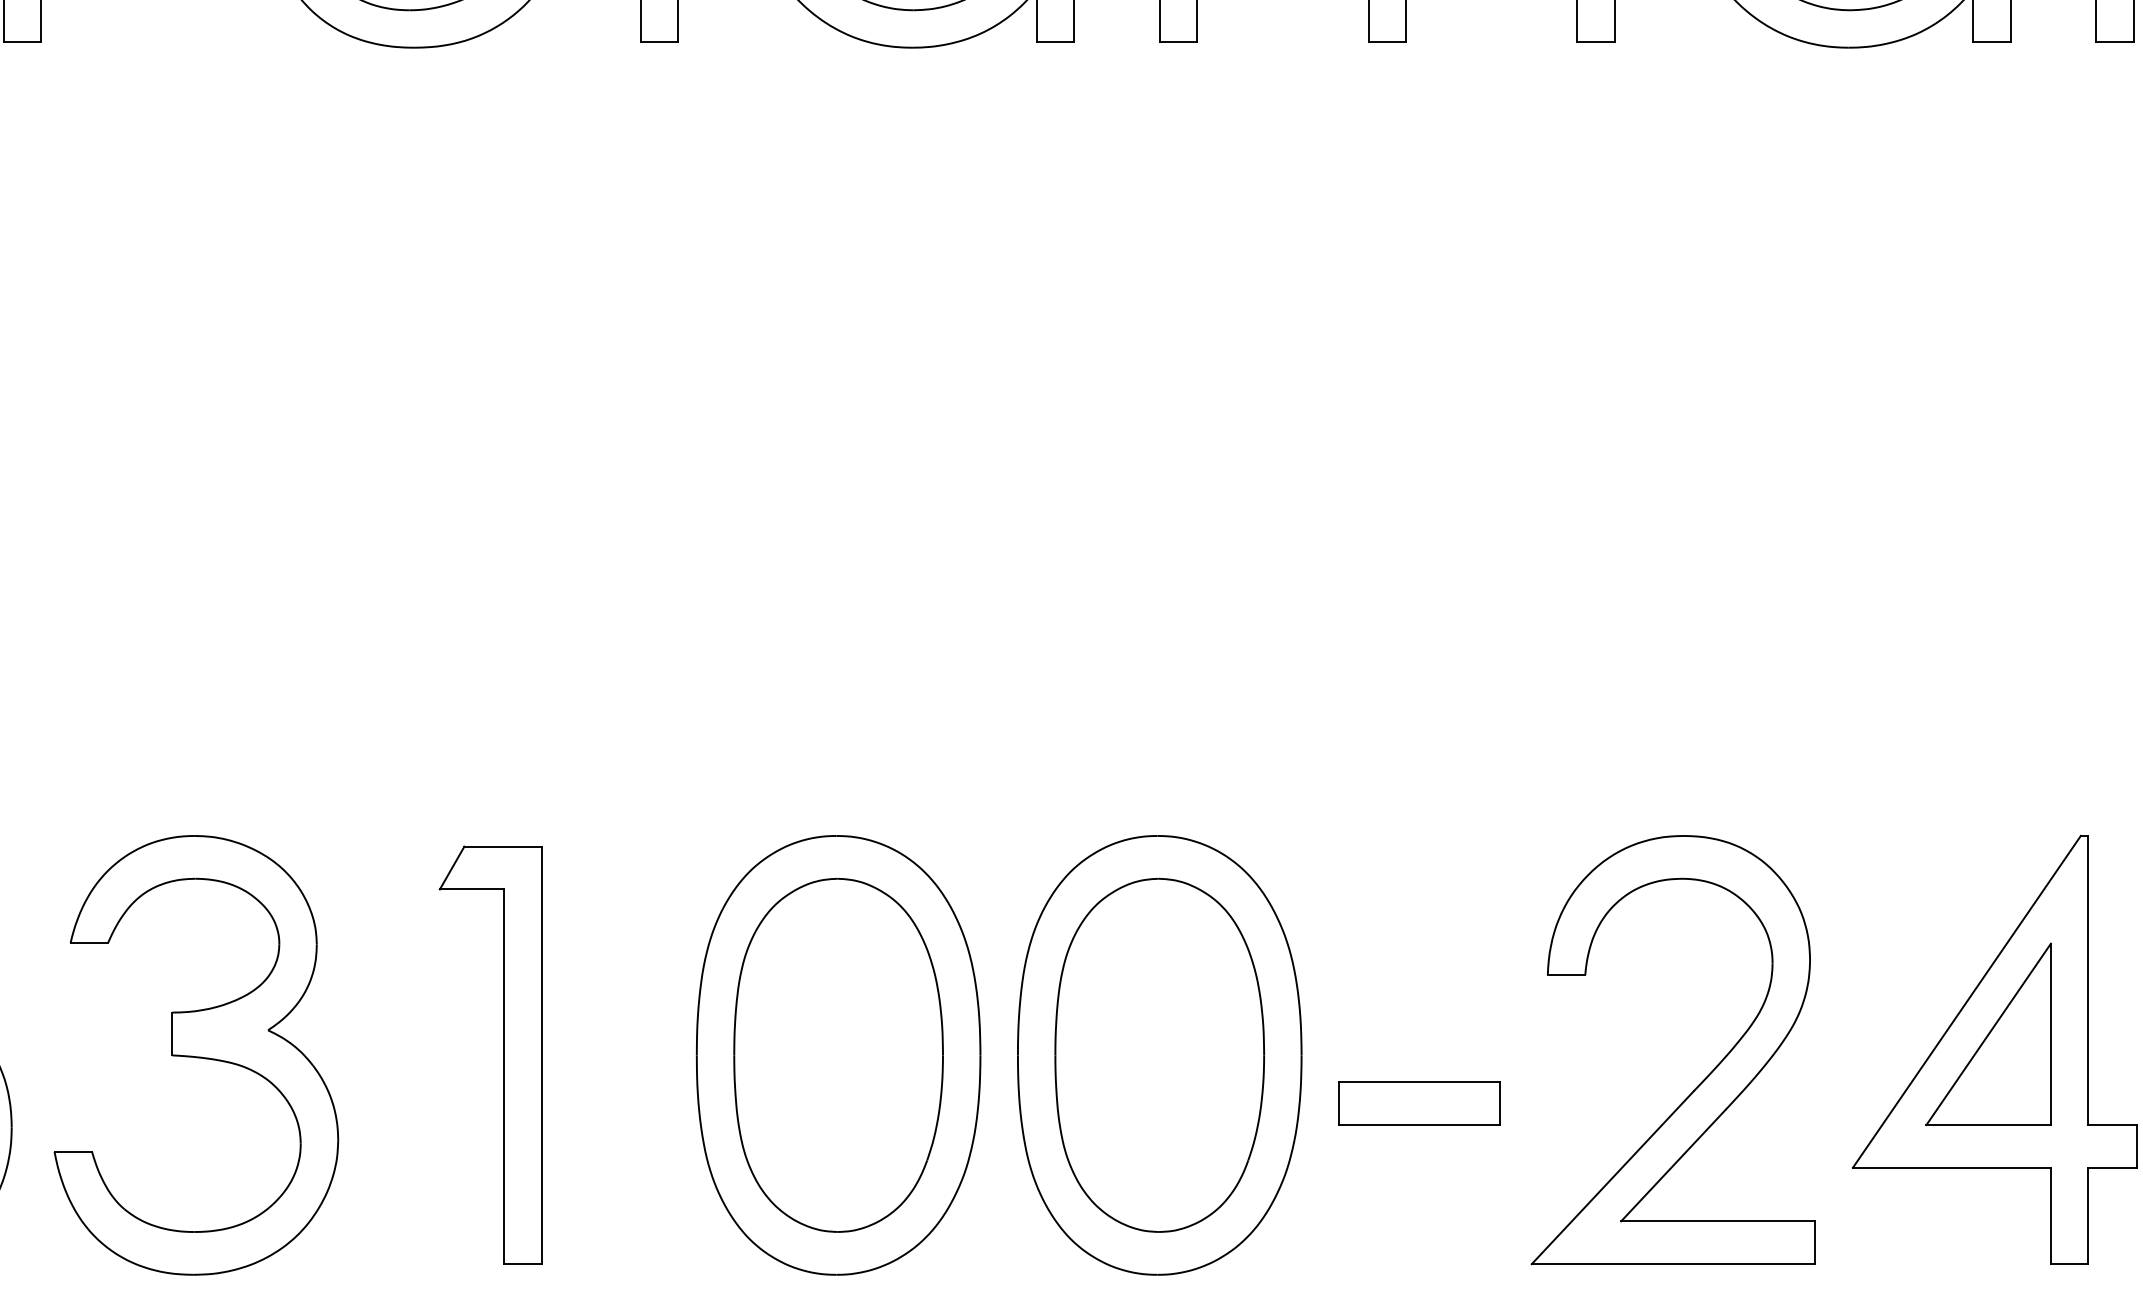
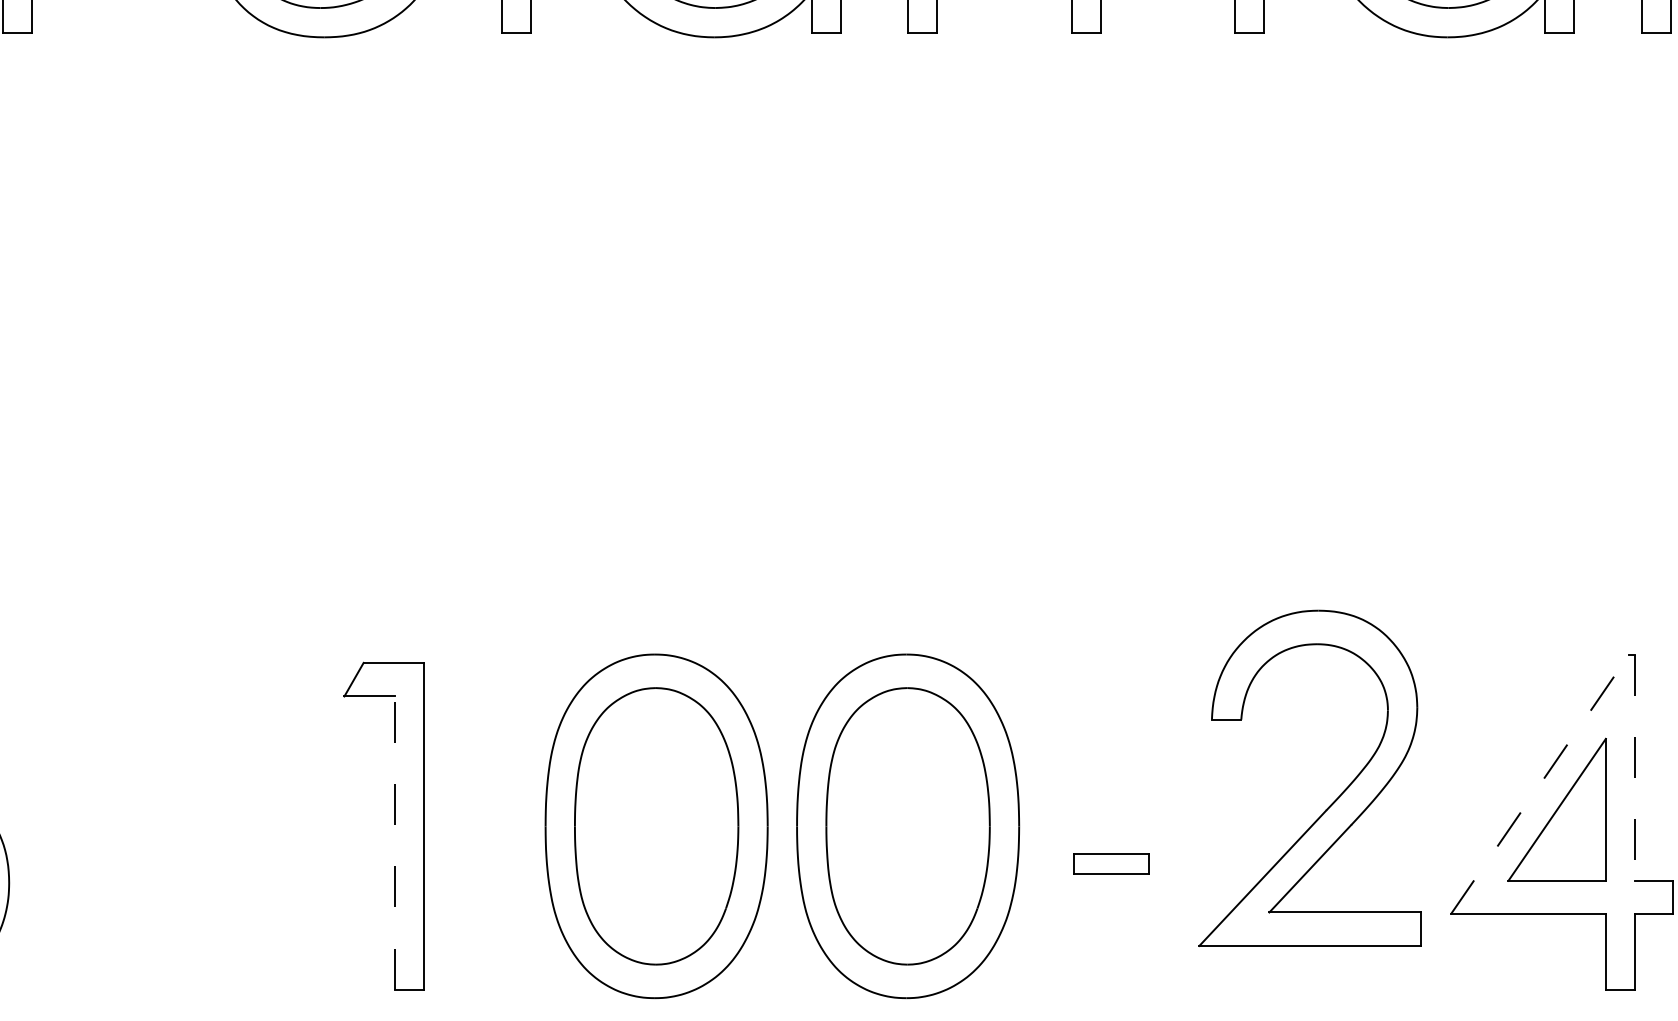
line: (2088, 980) -> (1635, 767), solid -> dashed
line: (1967, 1001) -> (1540, 784), solid -> dashed
part: (196, 1055) -> (153, 826), removed
line: (504, 1076) -> (395, 842), solid -> dashed
part: (1702, 1080) -> (1333, 802), moved
part: (1419, 1103) -> (1111, 864), size x0.6

